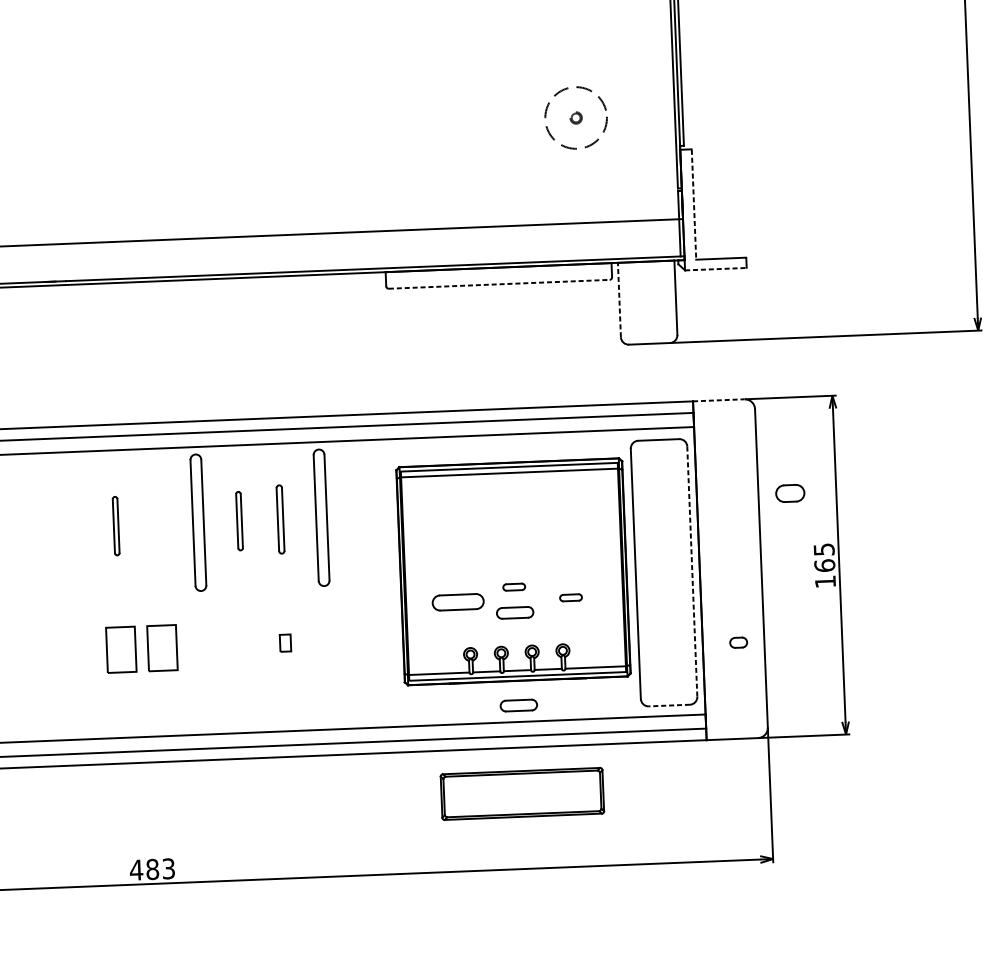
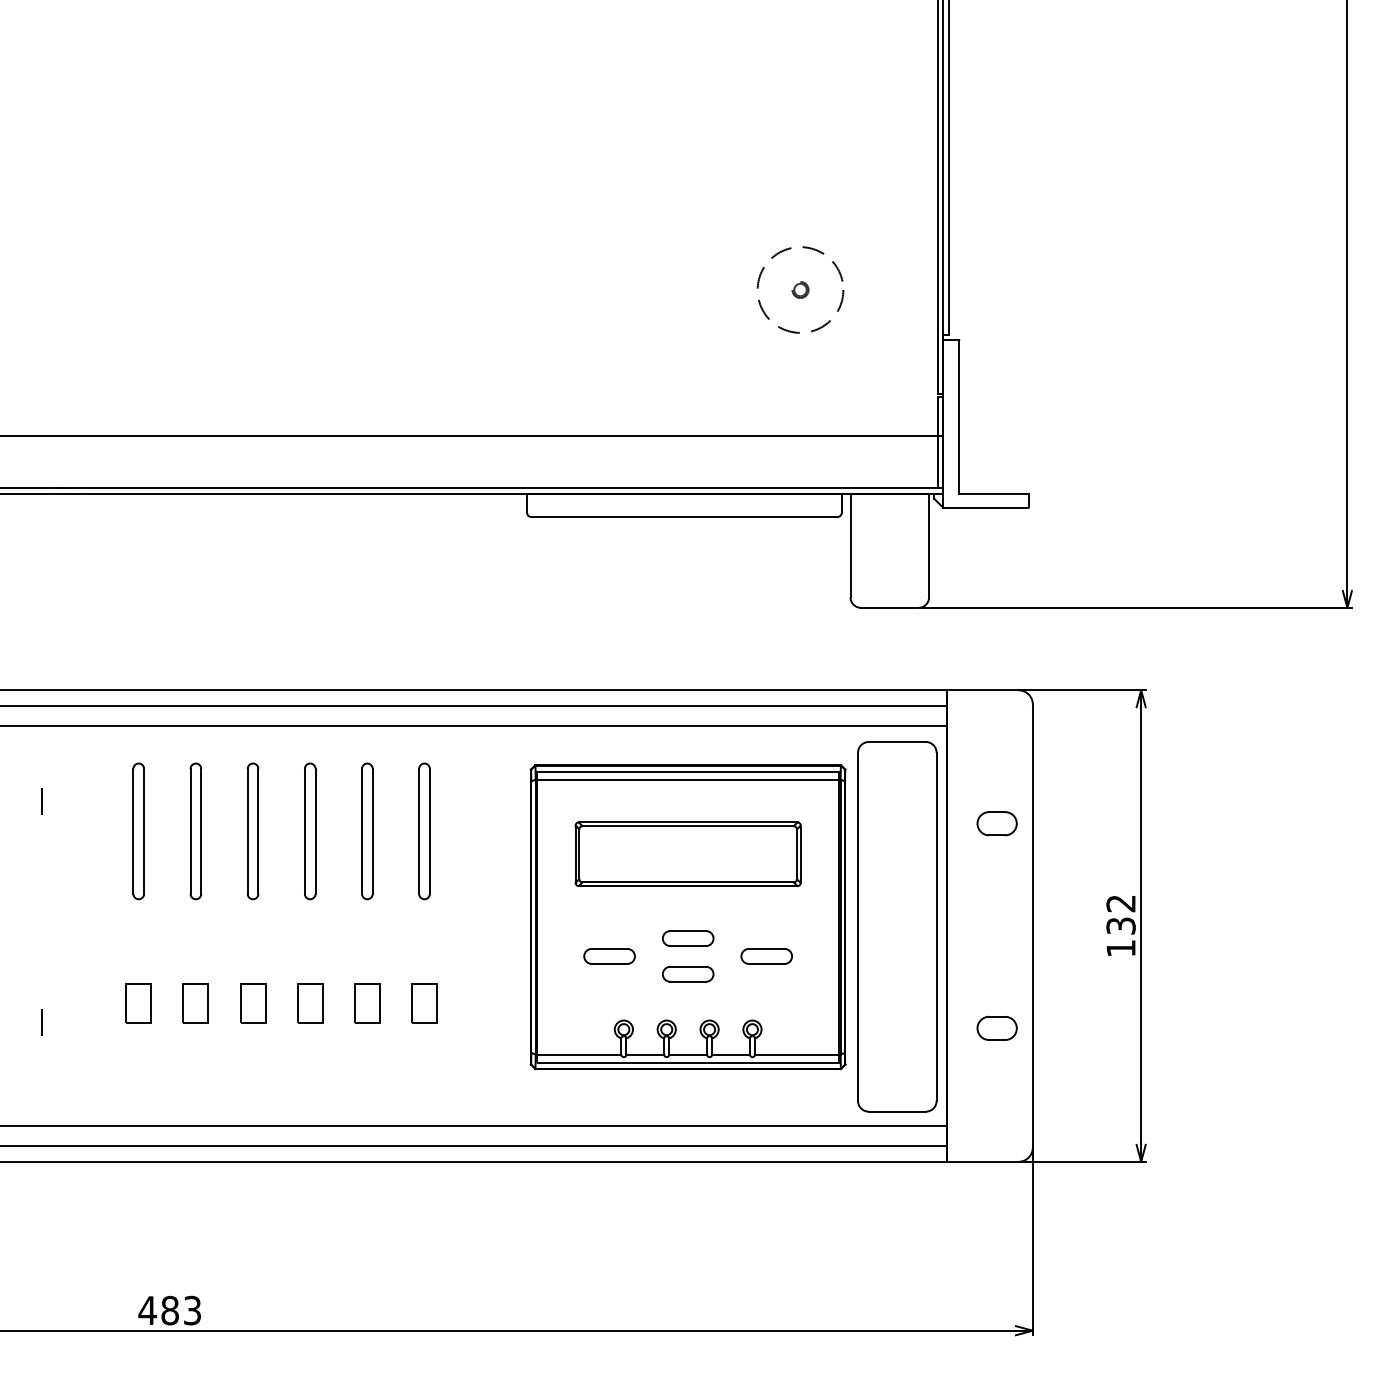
line: (694, 205) -> (959, 417), dashed -> solid
line: (715, 268) -> (985, 507), dashed -> solid
line: (499, 284) -> (684, 516), dashed -> solid
line: (619, 300) -> (850, 545), dashed -> solid
line: (718, 400) -> (982, 690), dashed -> solid
part: (789, 493) -> (996, 823), moved
line: (45, 506) -> (41, 800), added
part: (321, 517) -> (424, 831), size x0.71
part: (280, 519) -> (367, 831), size x1.43
part: (239, 521) -> (310, 831), size x1.67
part: (197, 522) -> (252, 831), size x0.71
part: (157, 524) -> (195, 831), added
part: (116, 526) -> (138, 831), size x1.67
text: (824, 557) -> (1120, 914), 165 -> 132
line: (692, 572) -> (936, 927), dashed -> solid
part: (514, 587) -> (688, 938), size x1.67
part: (570, 597) -> (766, 956), size x1.67
part: (458, 602) -> (609, 956), size x0.71
part: (326, 641) -> (424, 1003), added
part: (738, 642) -> (996, 1027), size x1.67
part: (285, 643) -> (367, 1003), size x1.67
part: (244, 644) -> (310, 1003), added
part: (203, 646) -> (253, 1003), added
part: (162, 648) -> (195, 1003), size x0.62
part: (121, 649) -> (138, 1003), size x0.62
line: (51, 666) -> (41, 1022), added
part: (519, 705) -> (688, 1102), removed
line: (669, 705) -> (897, 1111), dashed -> solid
part: (521, 794) -> (687, 854), moved

